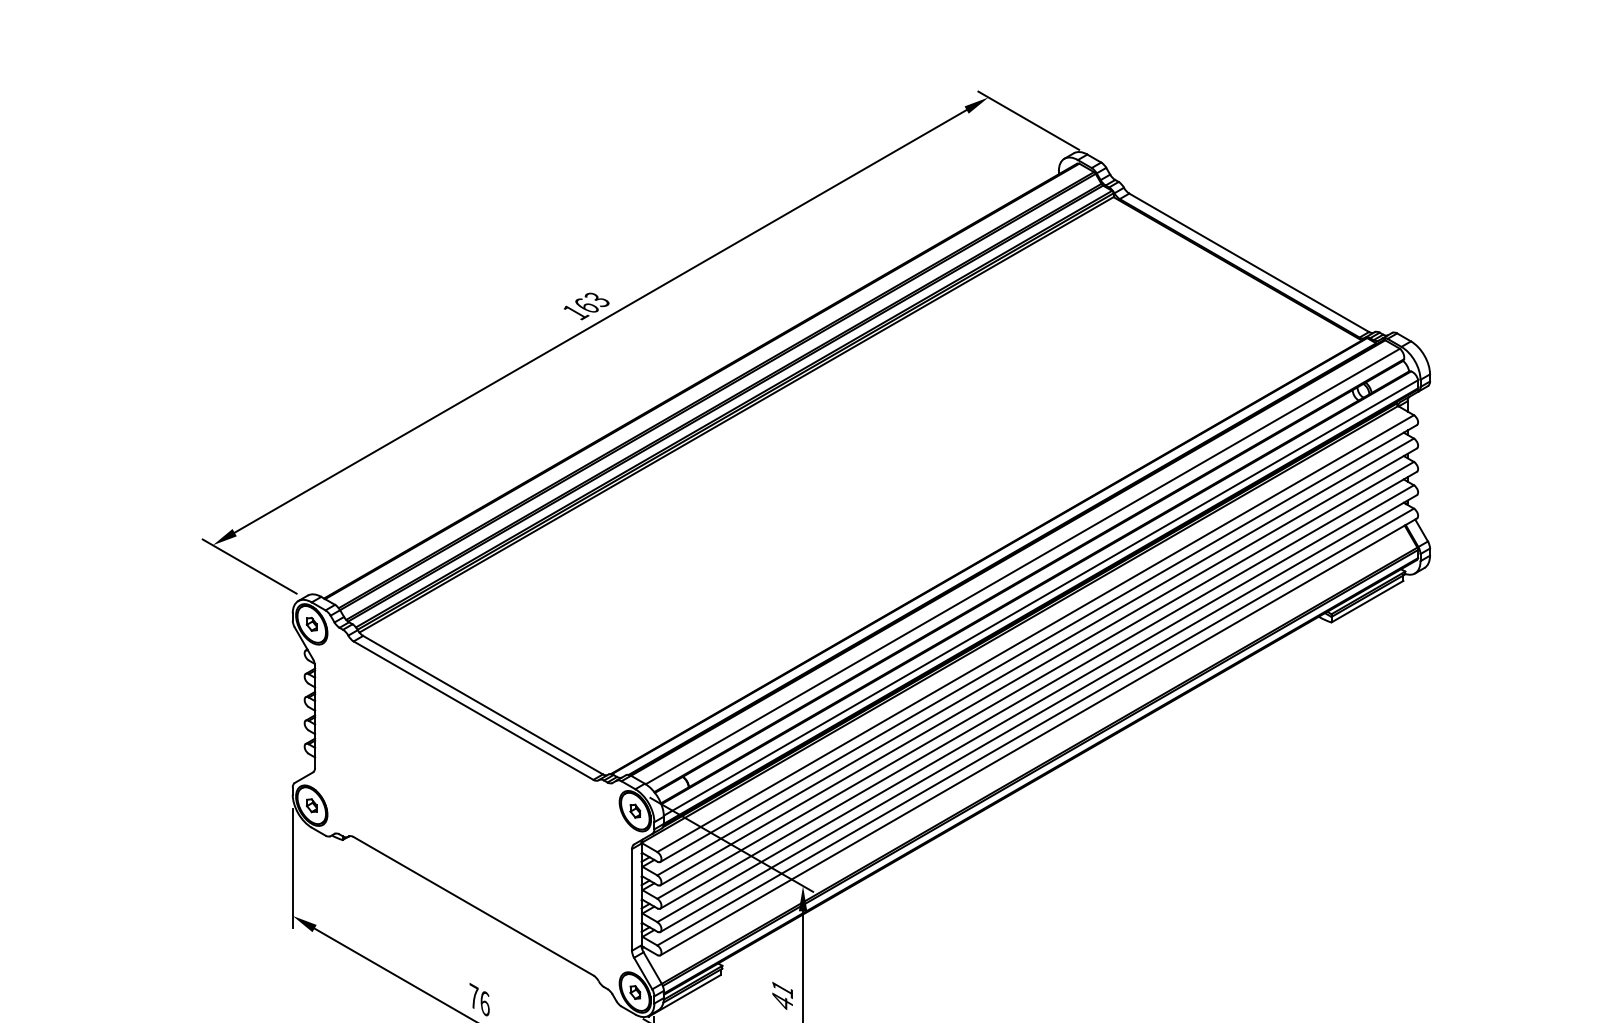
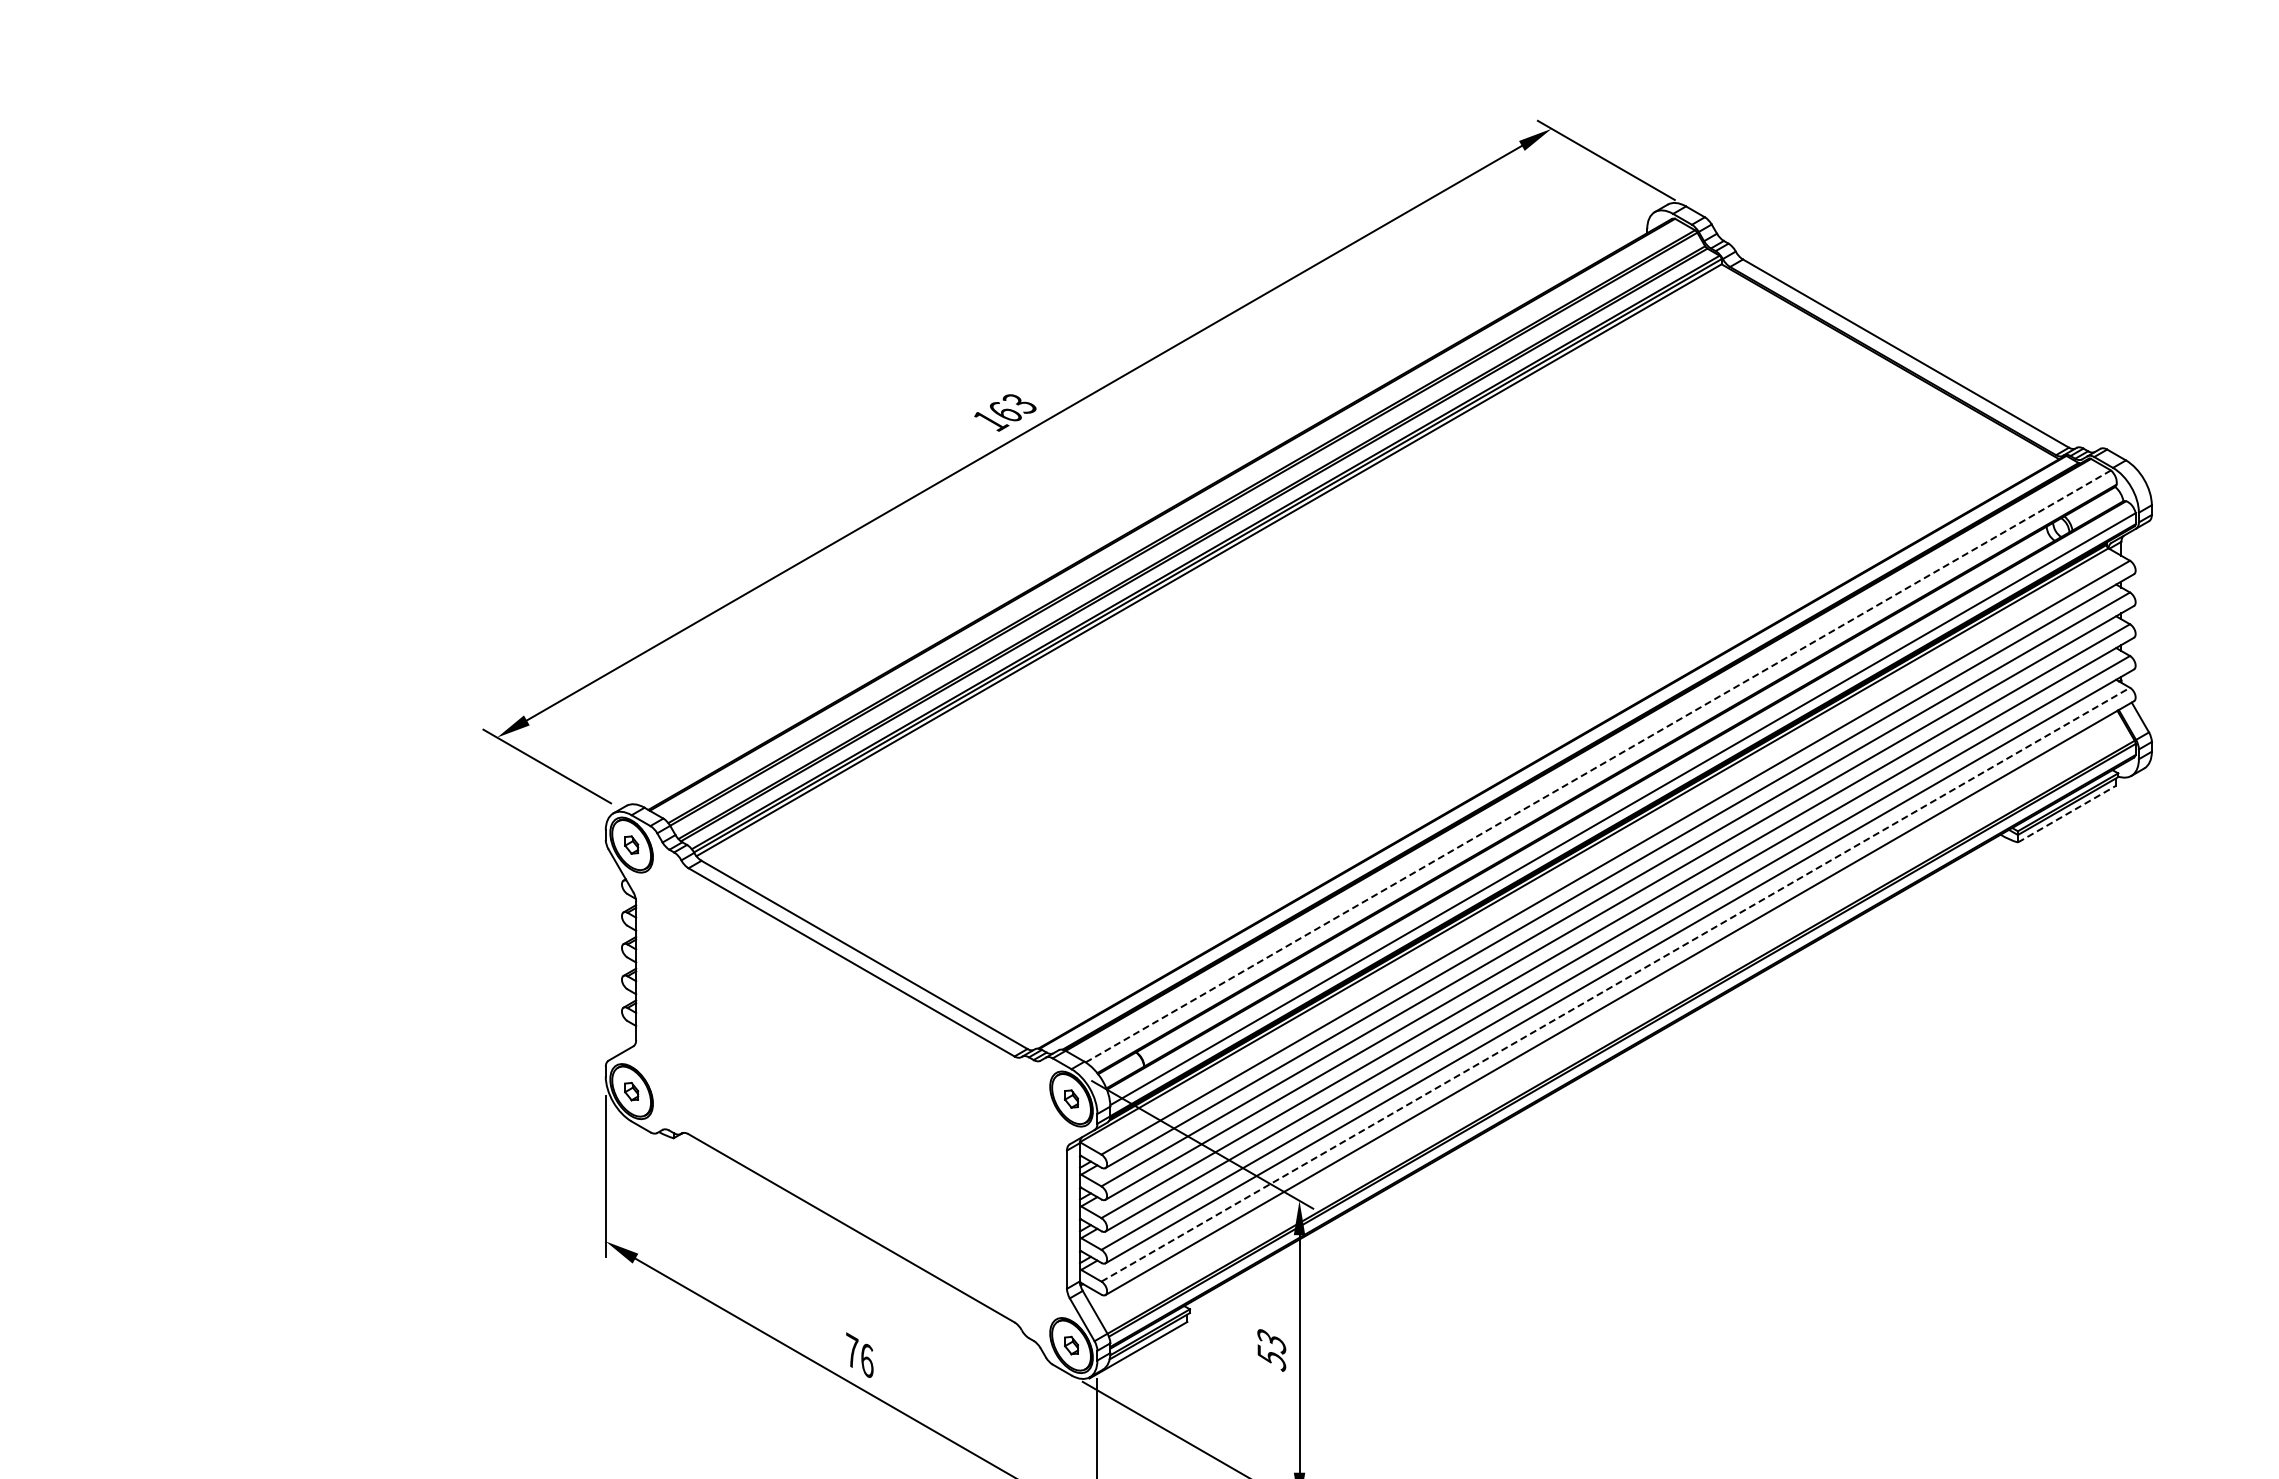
line: (1022, 566) -> (1598, 766), solid -> dashed
line: (1367, 601) -> (2067, 814), solid -> dashed
line: (1035, 726) -> (1615, 984), solid -> dashed
text: (782, 996) -> (1271, 1350), 41 -> 53

